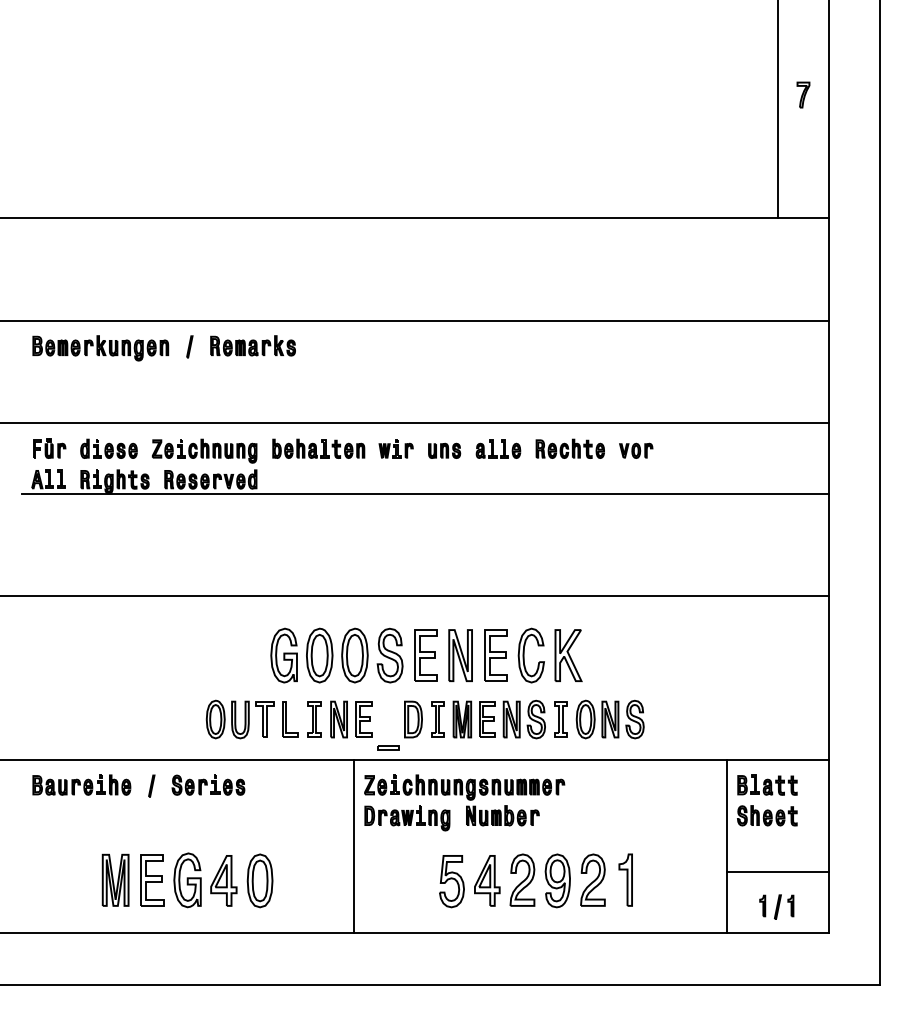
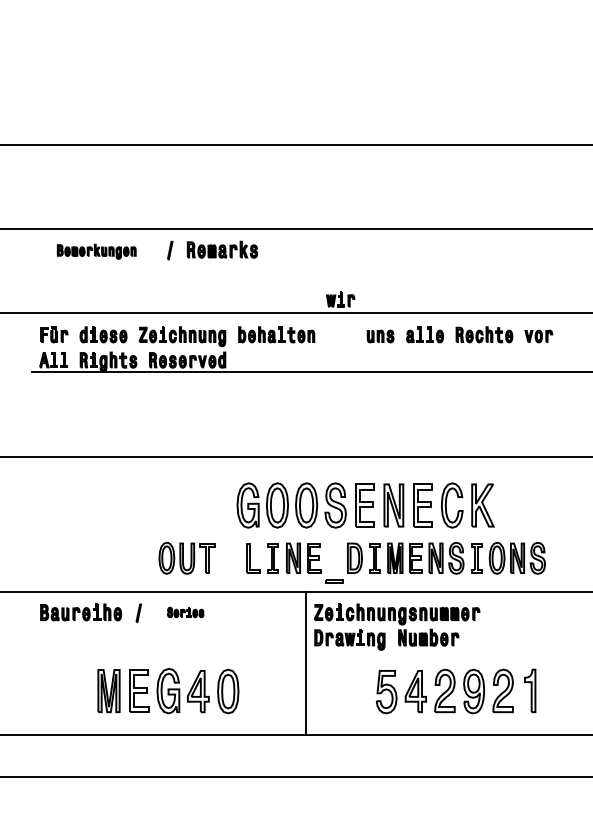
part: (100, 348) -> (96, 251), size x0.7
part: (395, 448) -> (340, 299), moved
part: (239, 719) -> (186, 558), moved
part: (208, 784) -> (185, 611), size x0.6

